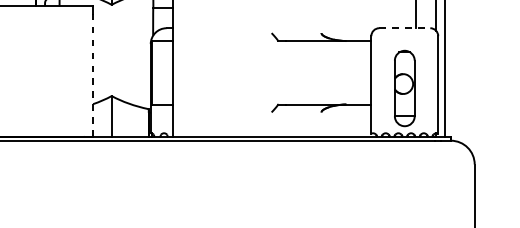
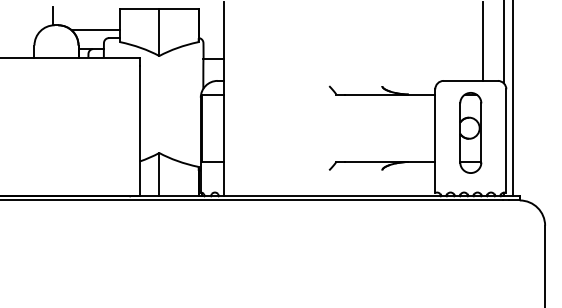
line: (405, 27) -> (471, 80), dashed -> solid
line: (93, 75) -> (139, 131), dashed -> solid
part: (404, 88) -> (470, 132), moved

